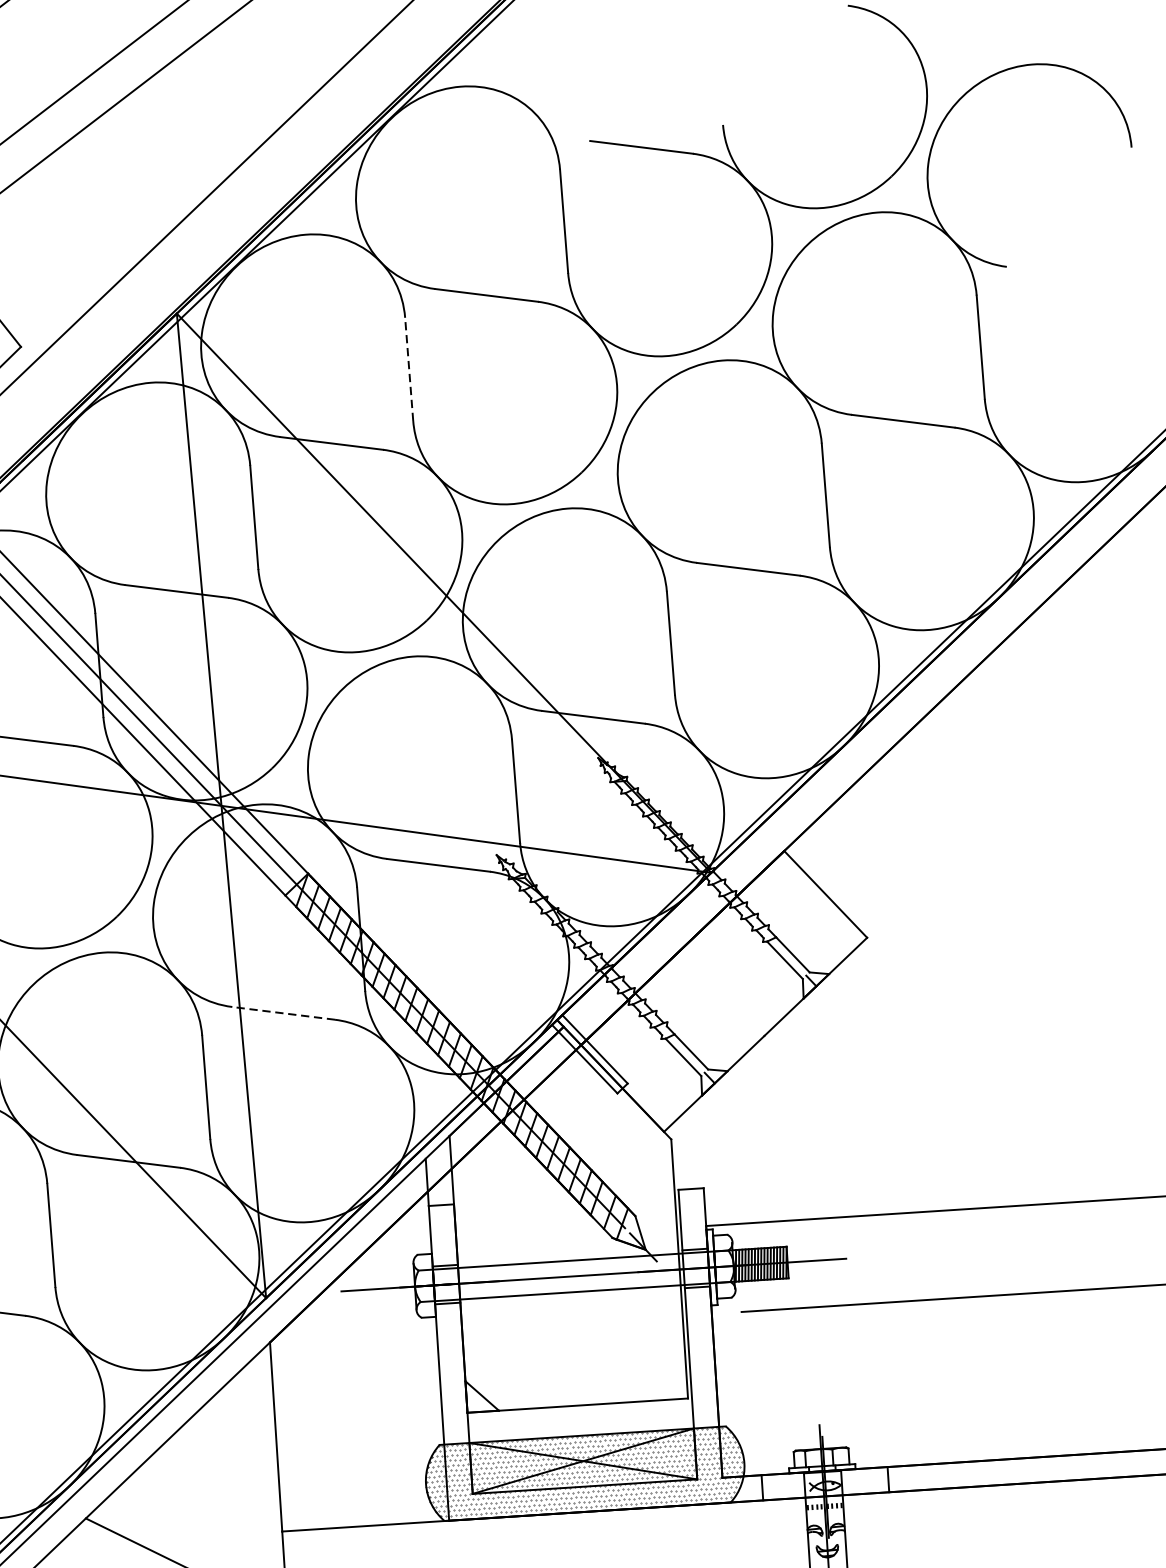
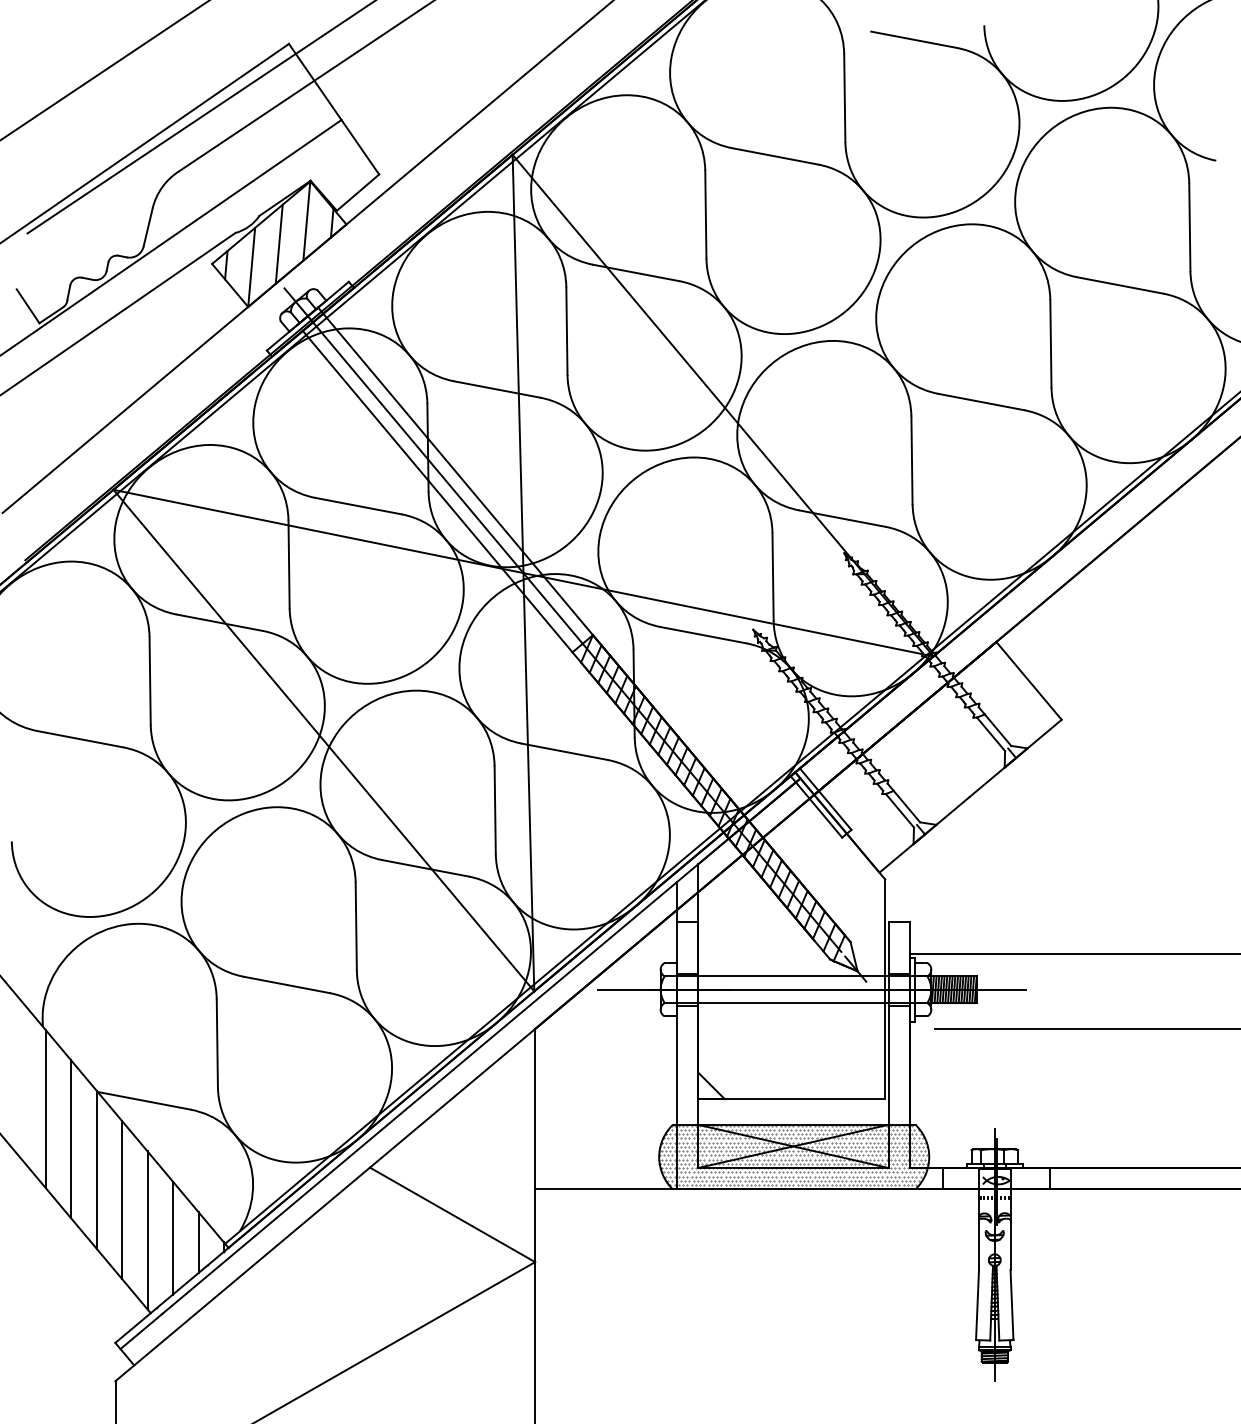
line: (408, 369) -> (705, 214), dashed -> solid
line: (283, 1013) -> (564, 751), dashed -> solid

